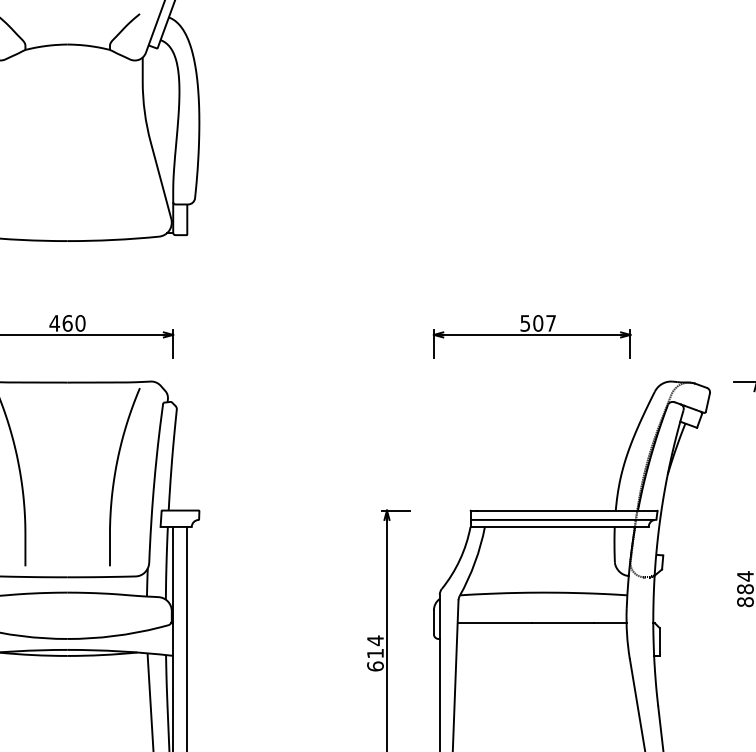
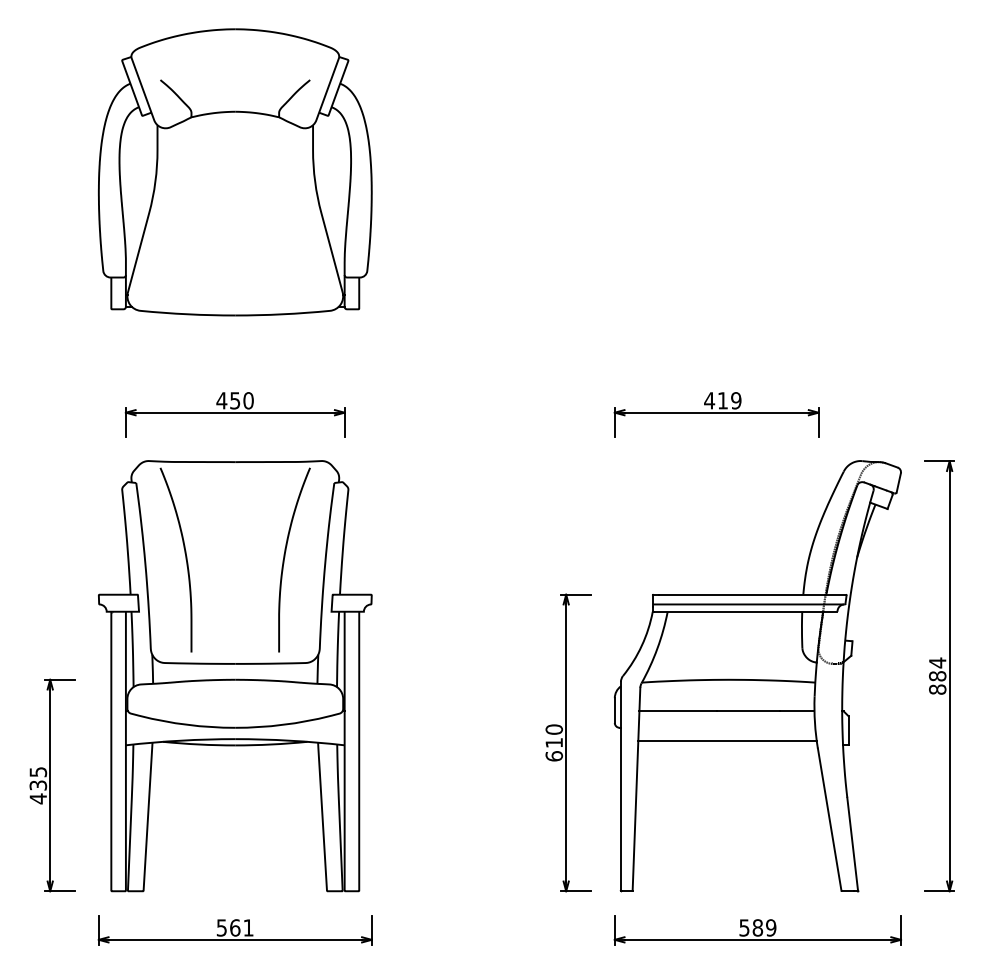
text: (67, 323) -> (235, 400), 460 -> 450
text: (537, 323) -> (722, 400), 507 -> 419
text: (375, 640) -> (554, 729), 614 -> 610
line: (542, 651) -> (727, 740), added

